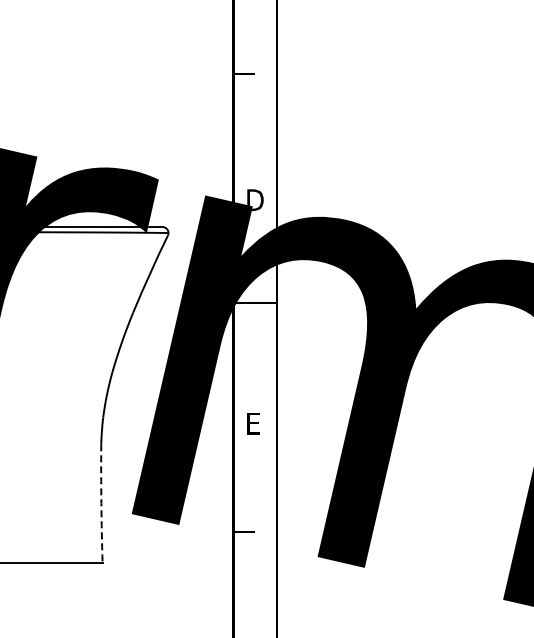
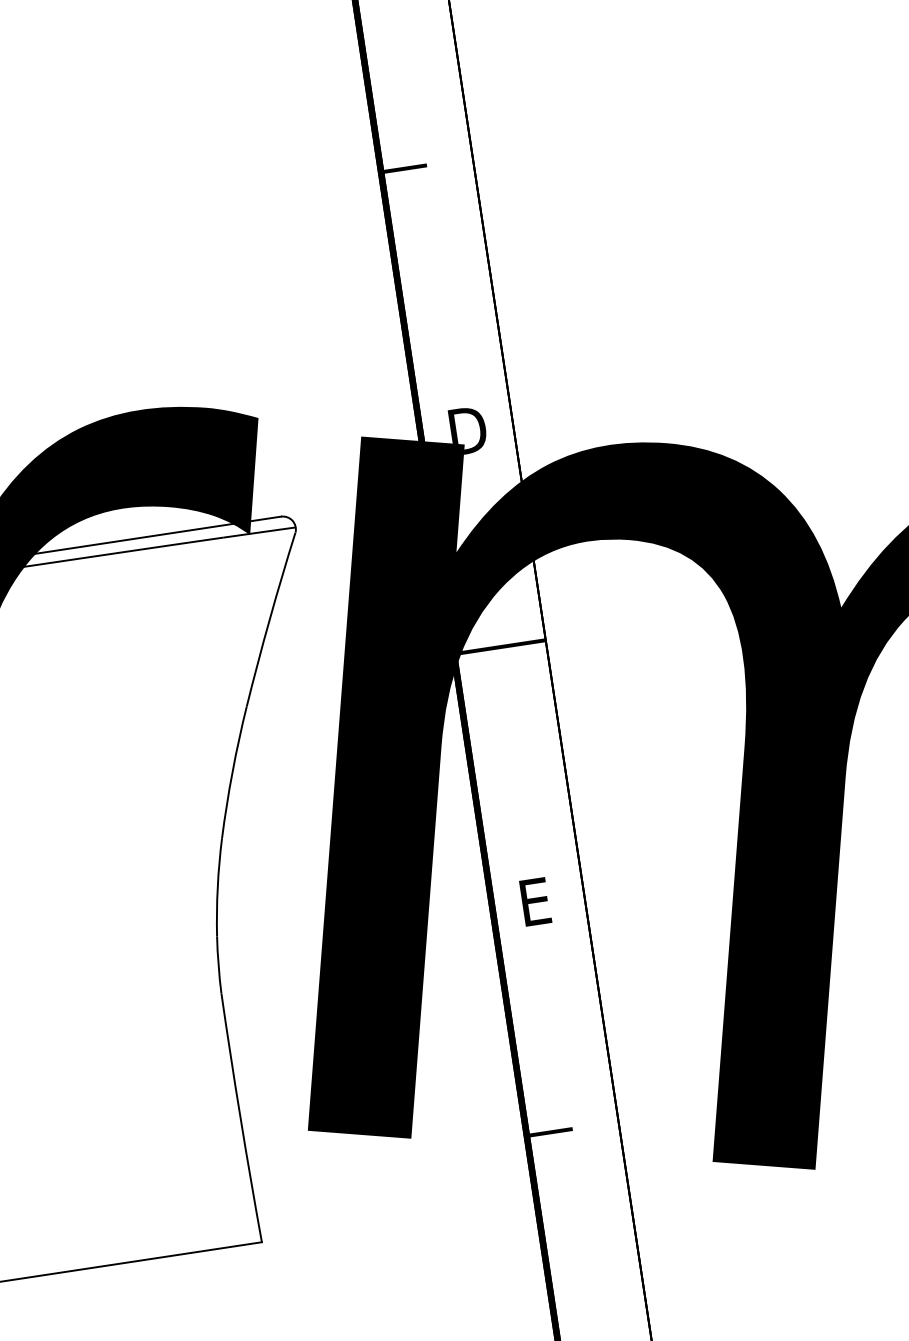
arc: (101, 503) -> (240, 1118), dashed -> solid

